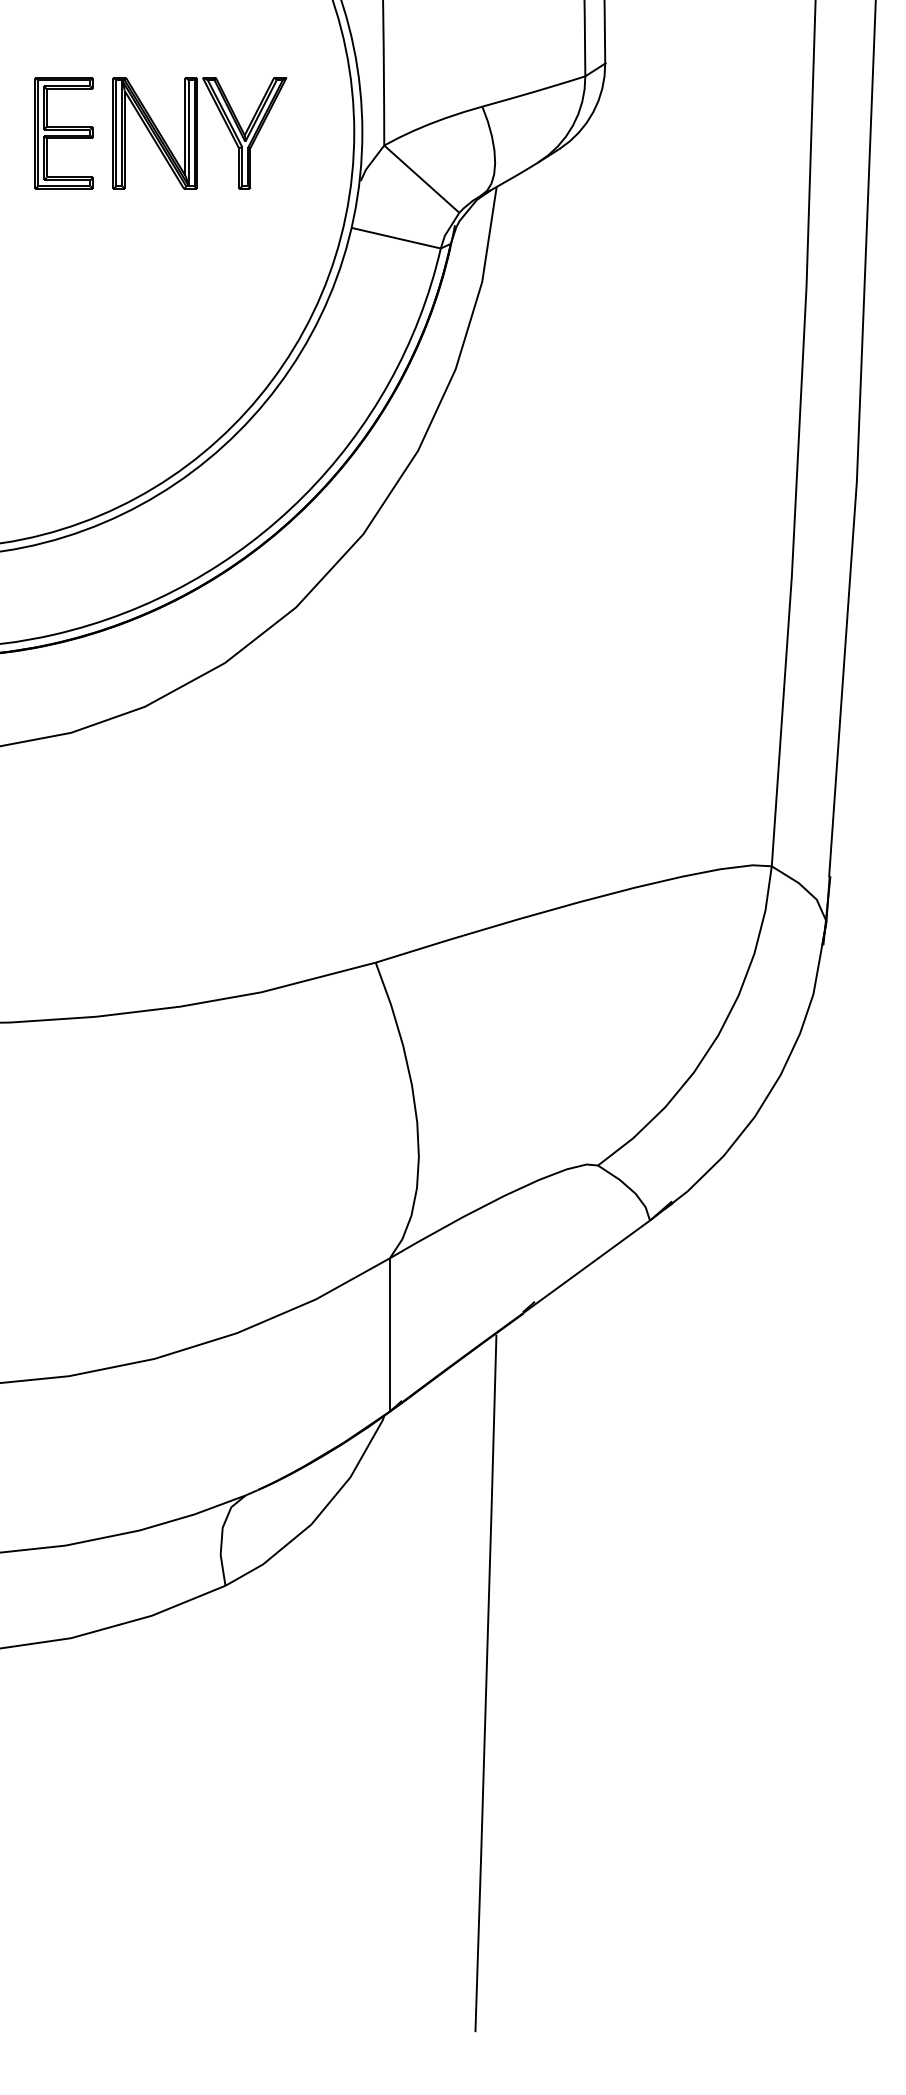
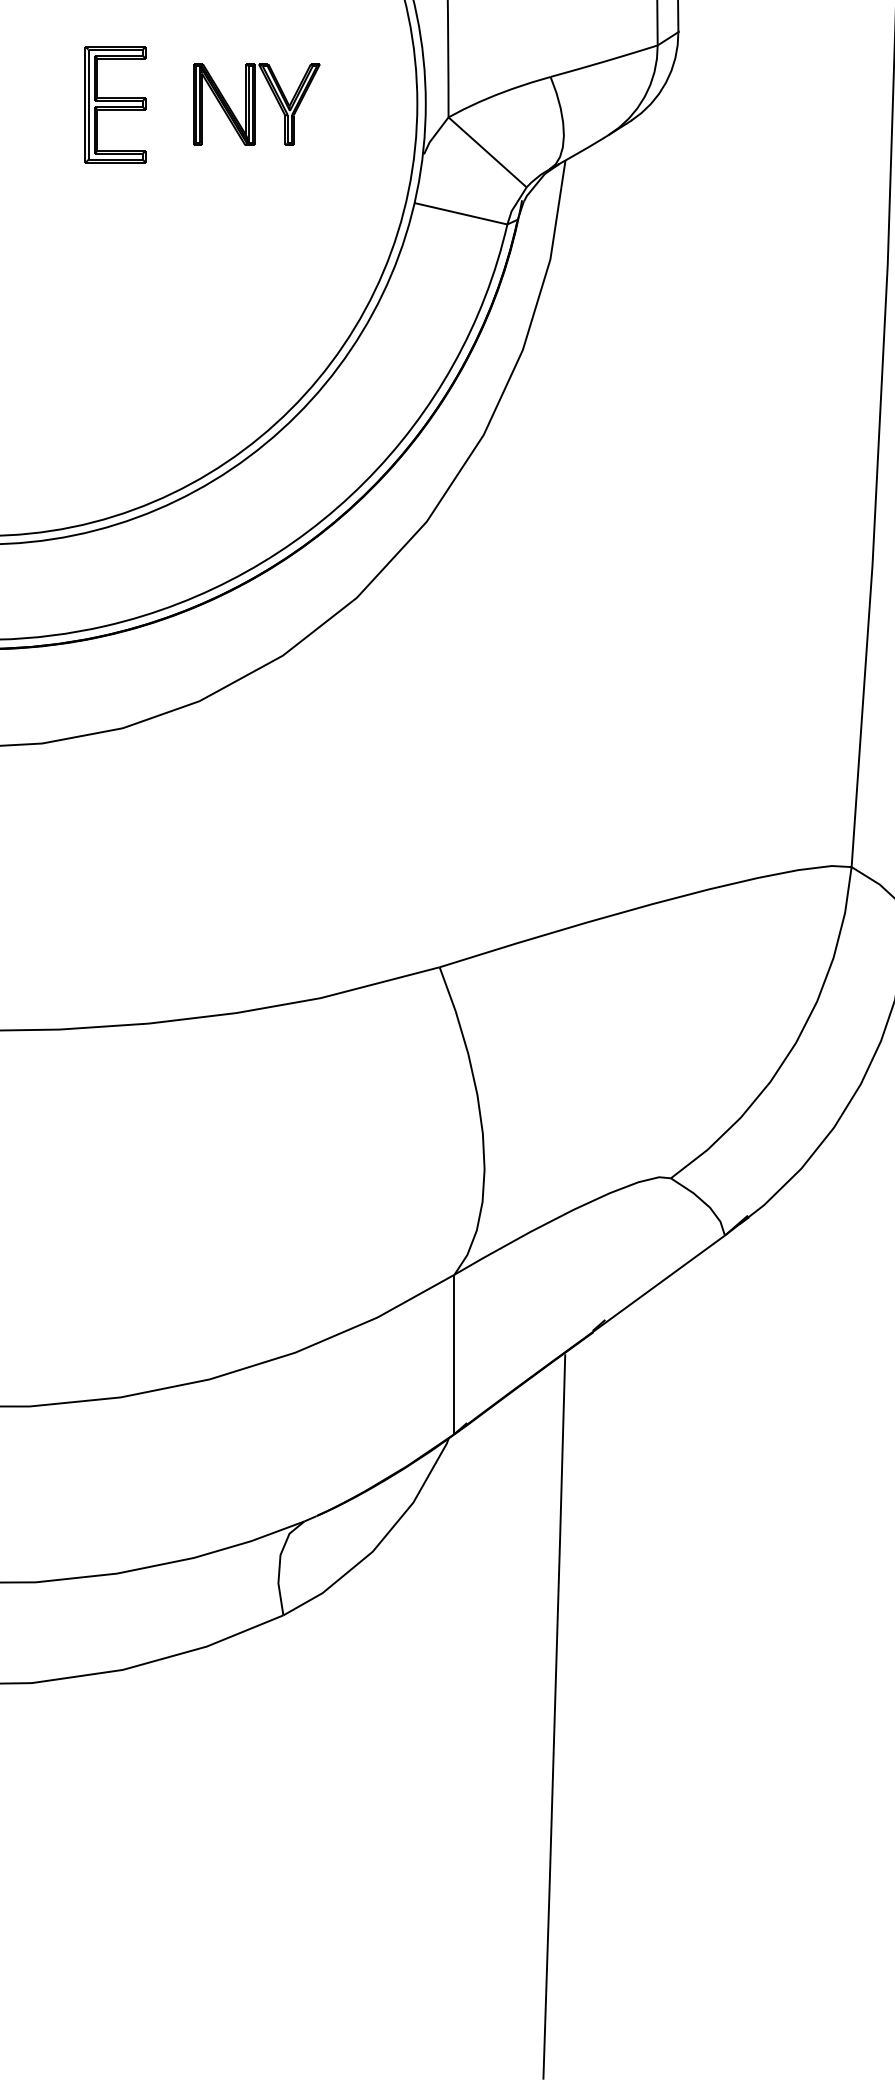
part: (199, 133) -> (256, 104), size x0.7

